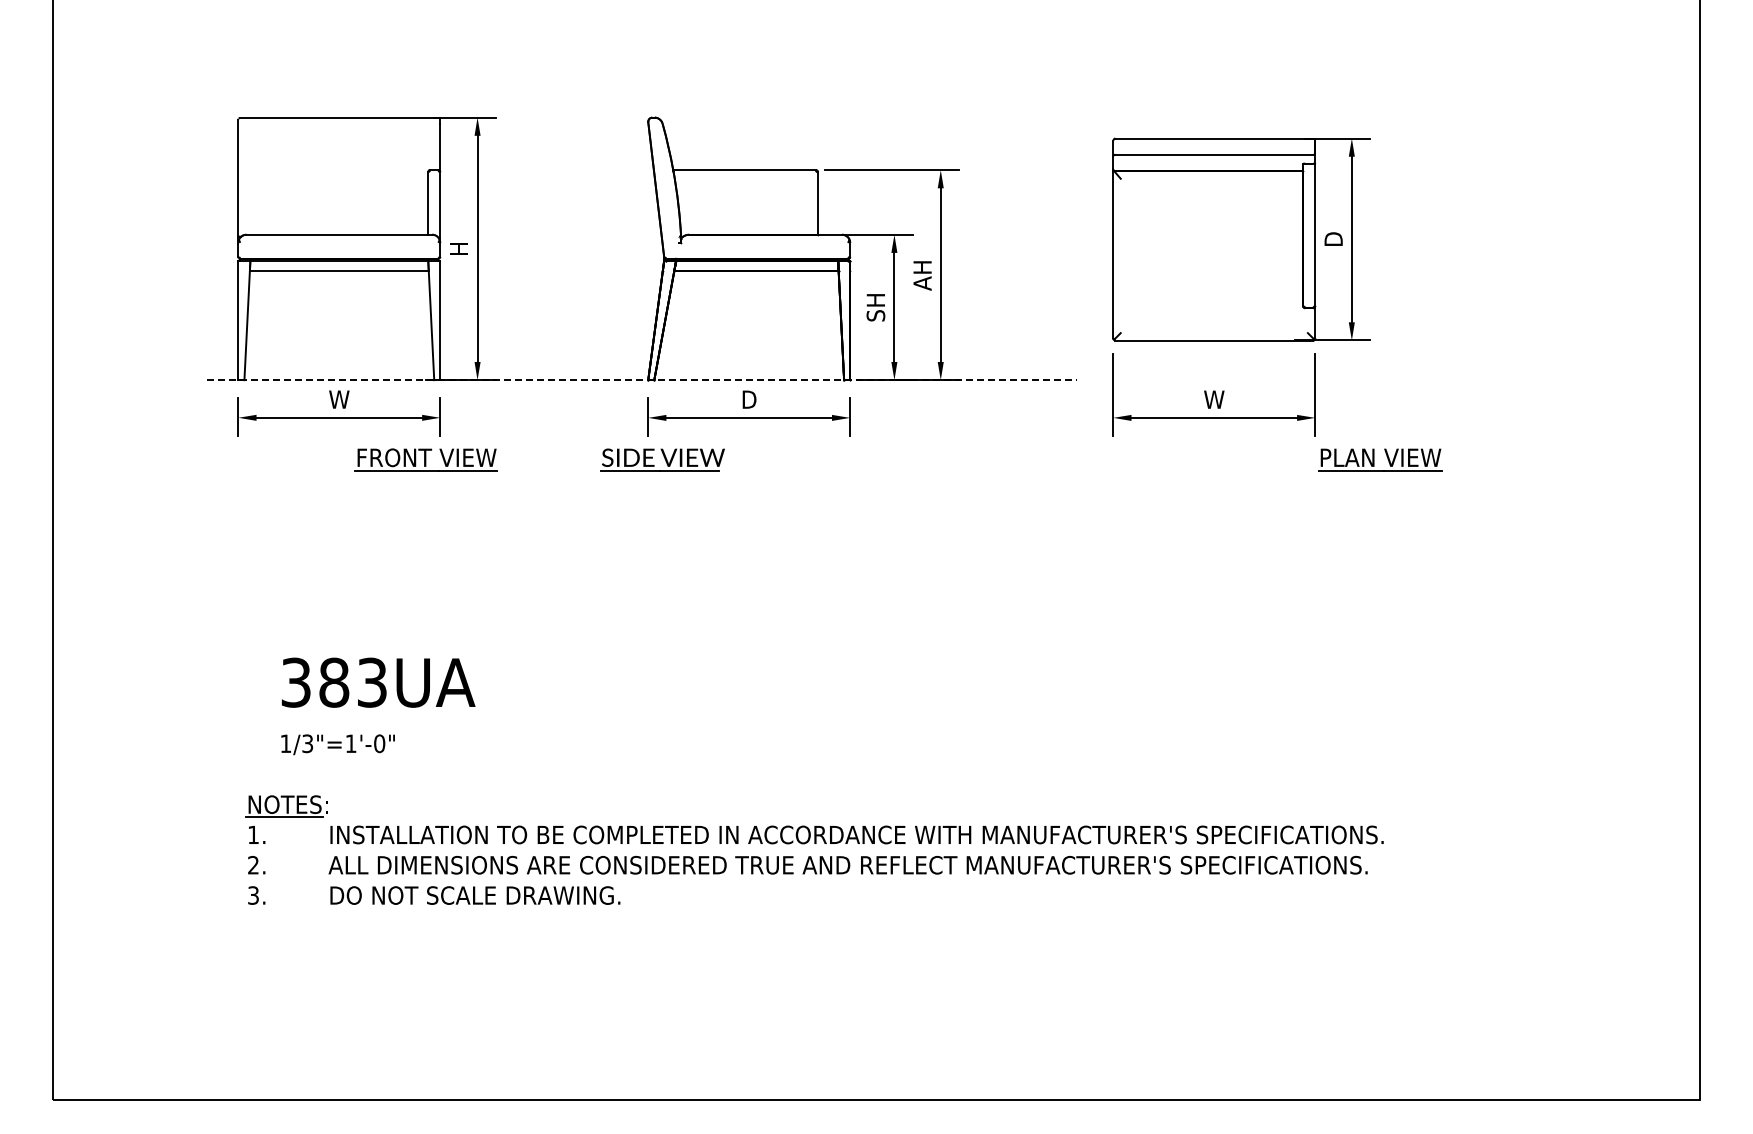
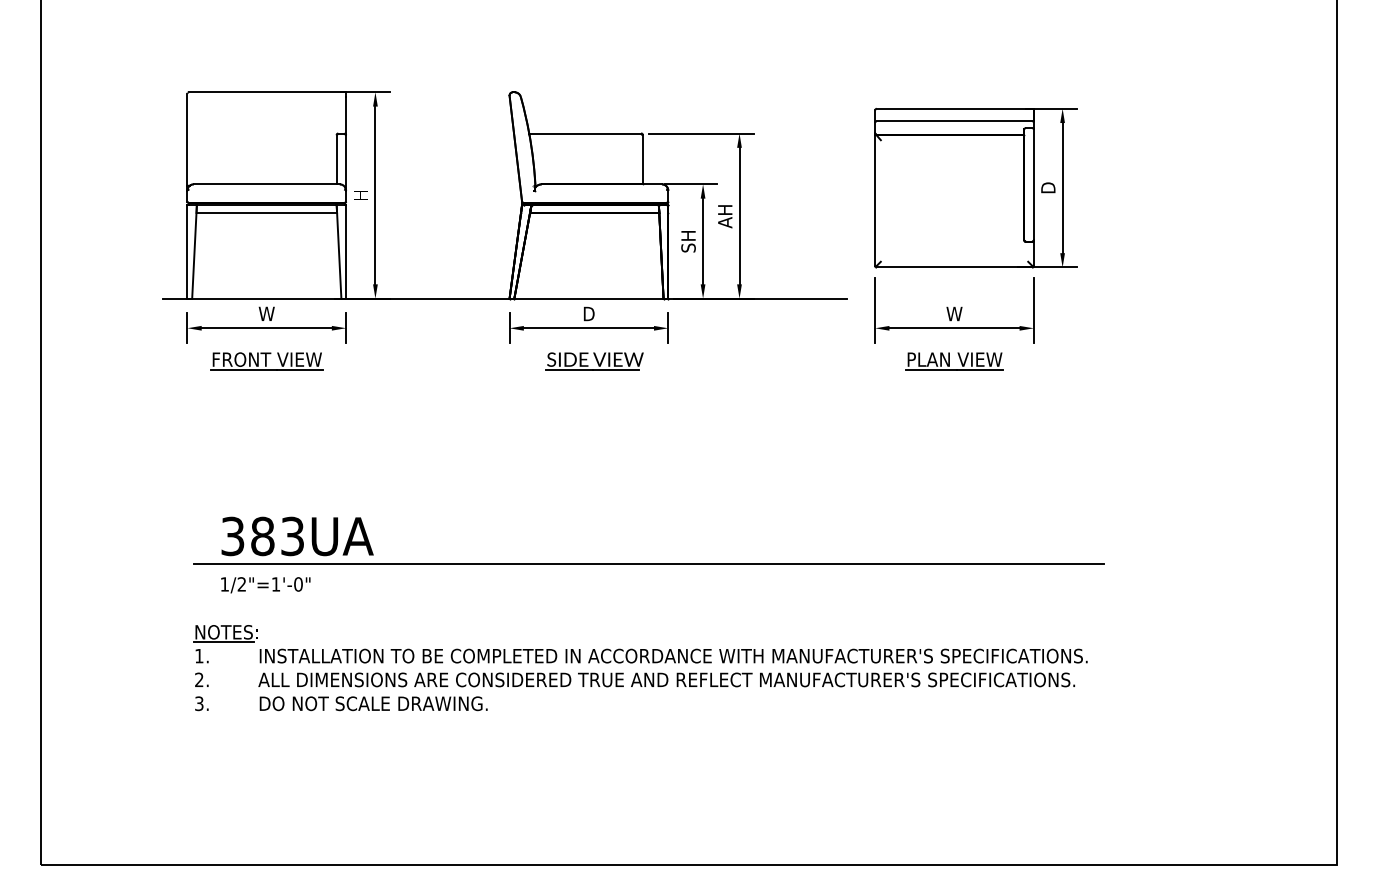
line: (642, 380) -> (505, 298), dashed -> solid
part: (425, 459) -> (266, 361), moved
part: (662, 459) -> (594, 361), moved
part: (1380, 459) -> (954, 361), moved
line: (825, 718) -> (648, 564), added
text: (307, 743) -> (241, 584), 1/3"=1'-0" -> 1/2"=1'-0"

